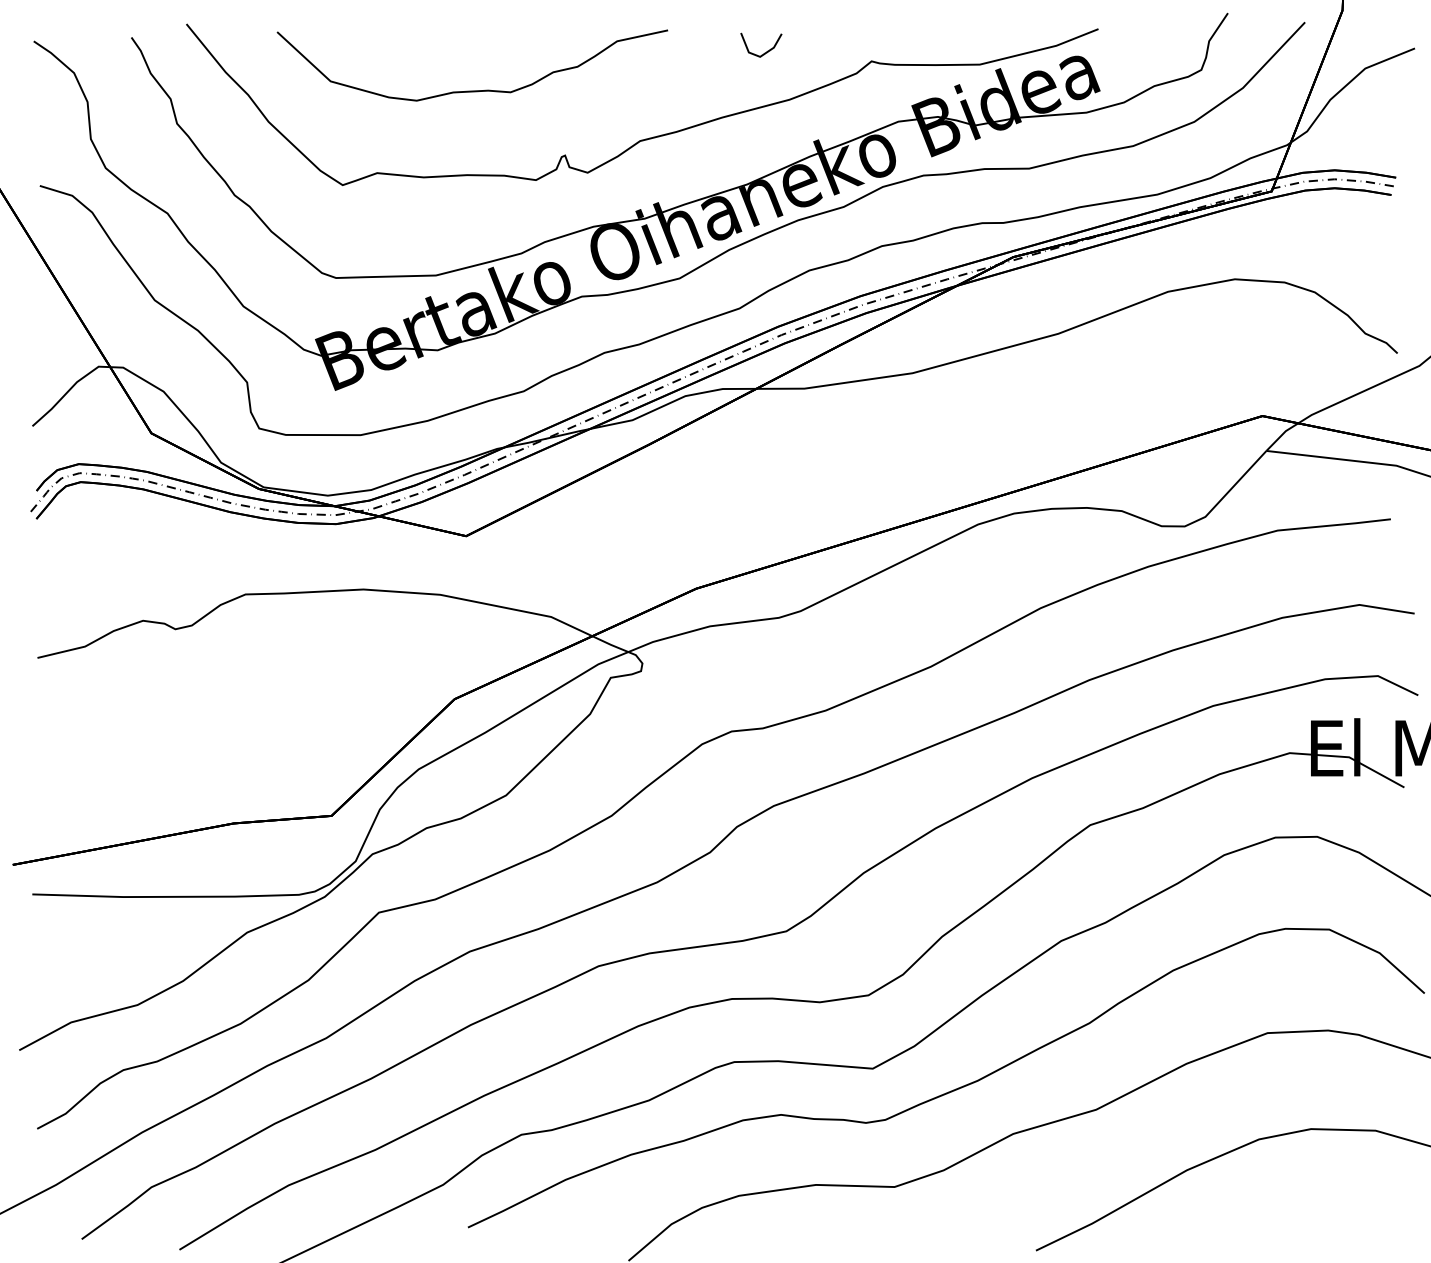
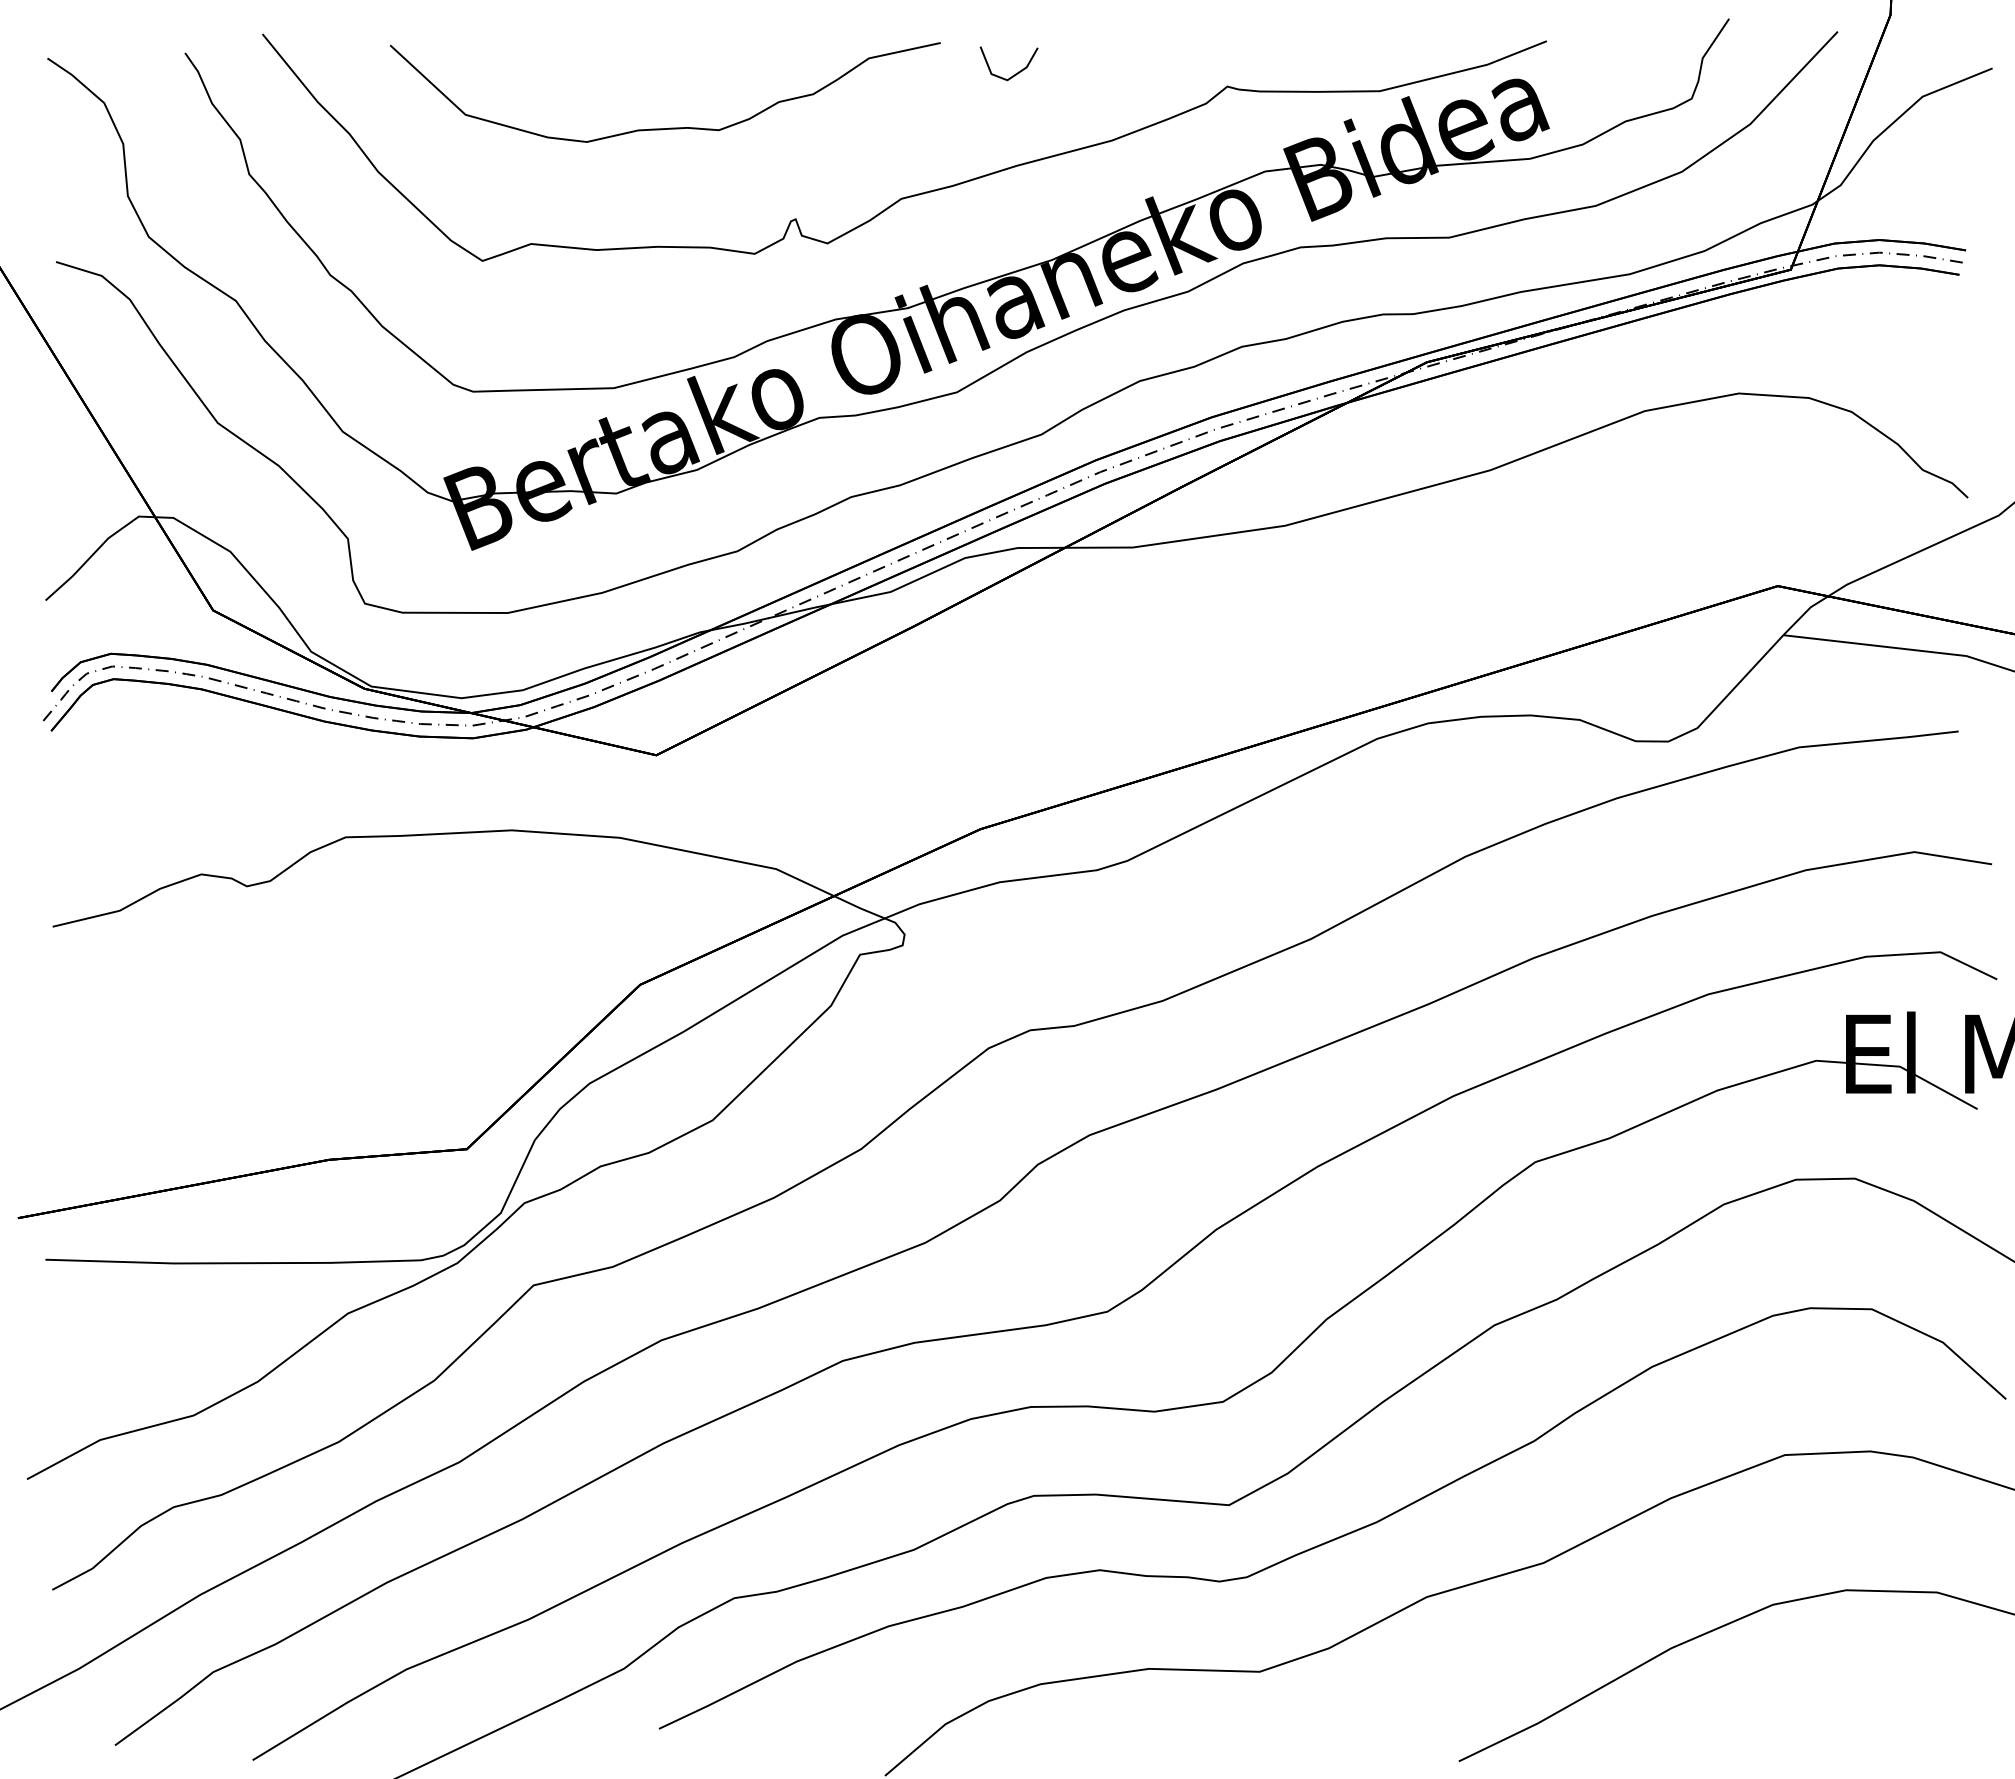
line: (765, 52) -> (1015, 73), moved

